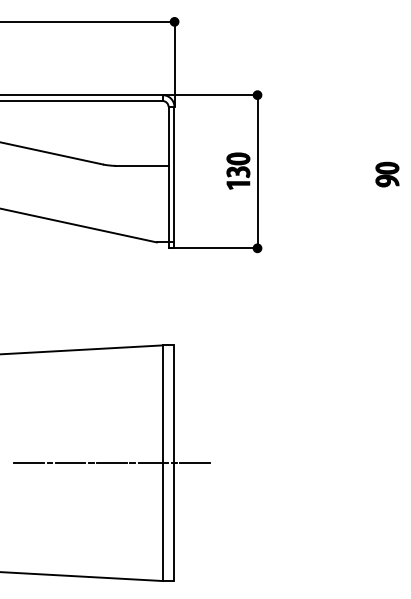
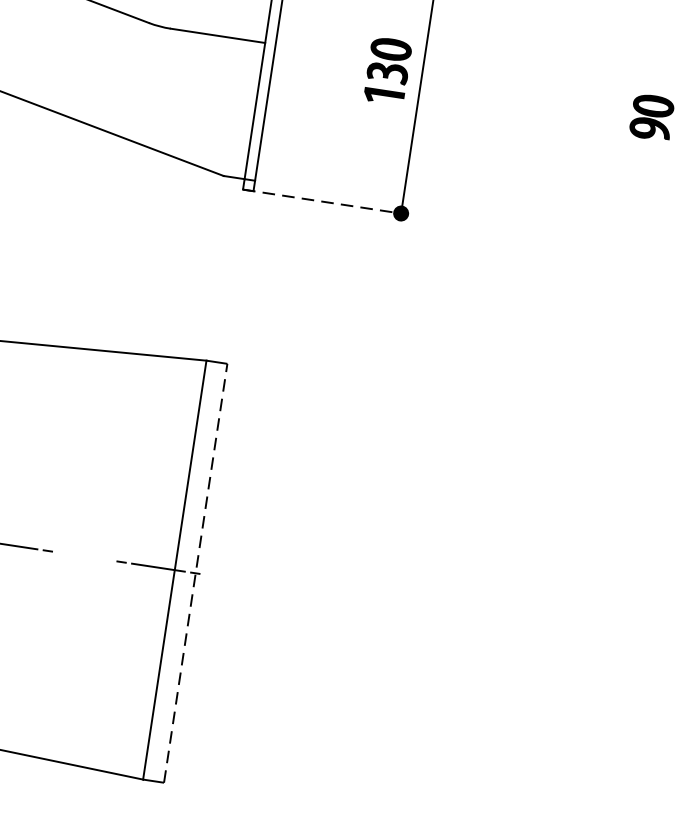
line: (213, 248) -> (322, 202), solid -> dashed
line: (111, 463) -> (83, 556), removed
line: (174, 463) -> (195, 573), solid -> dashed
line: (194, 463) -> (231, 579), removed

